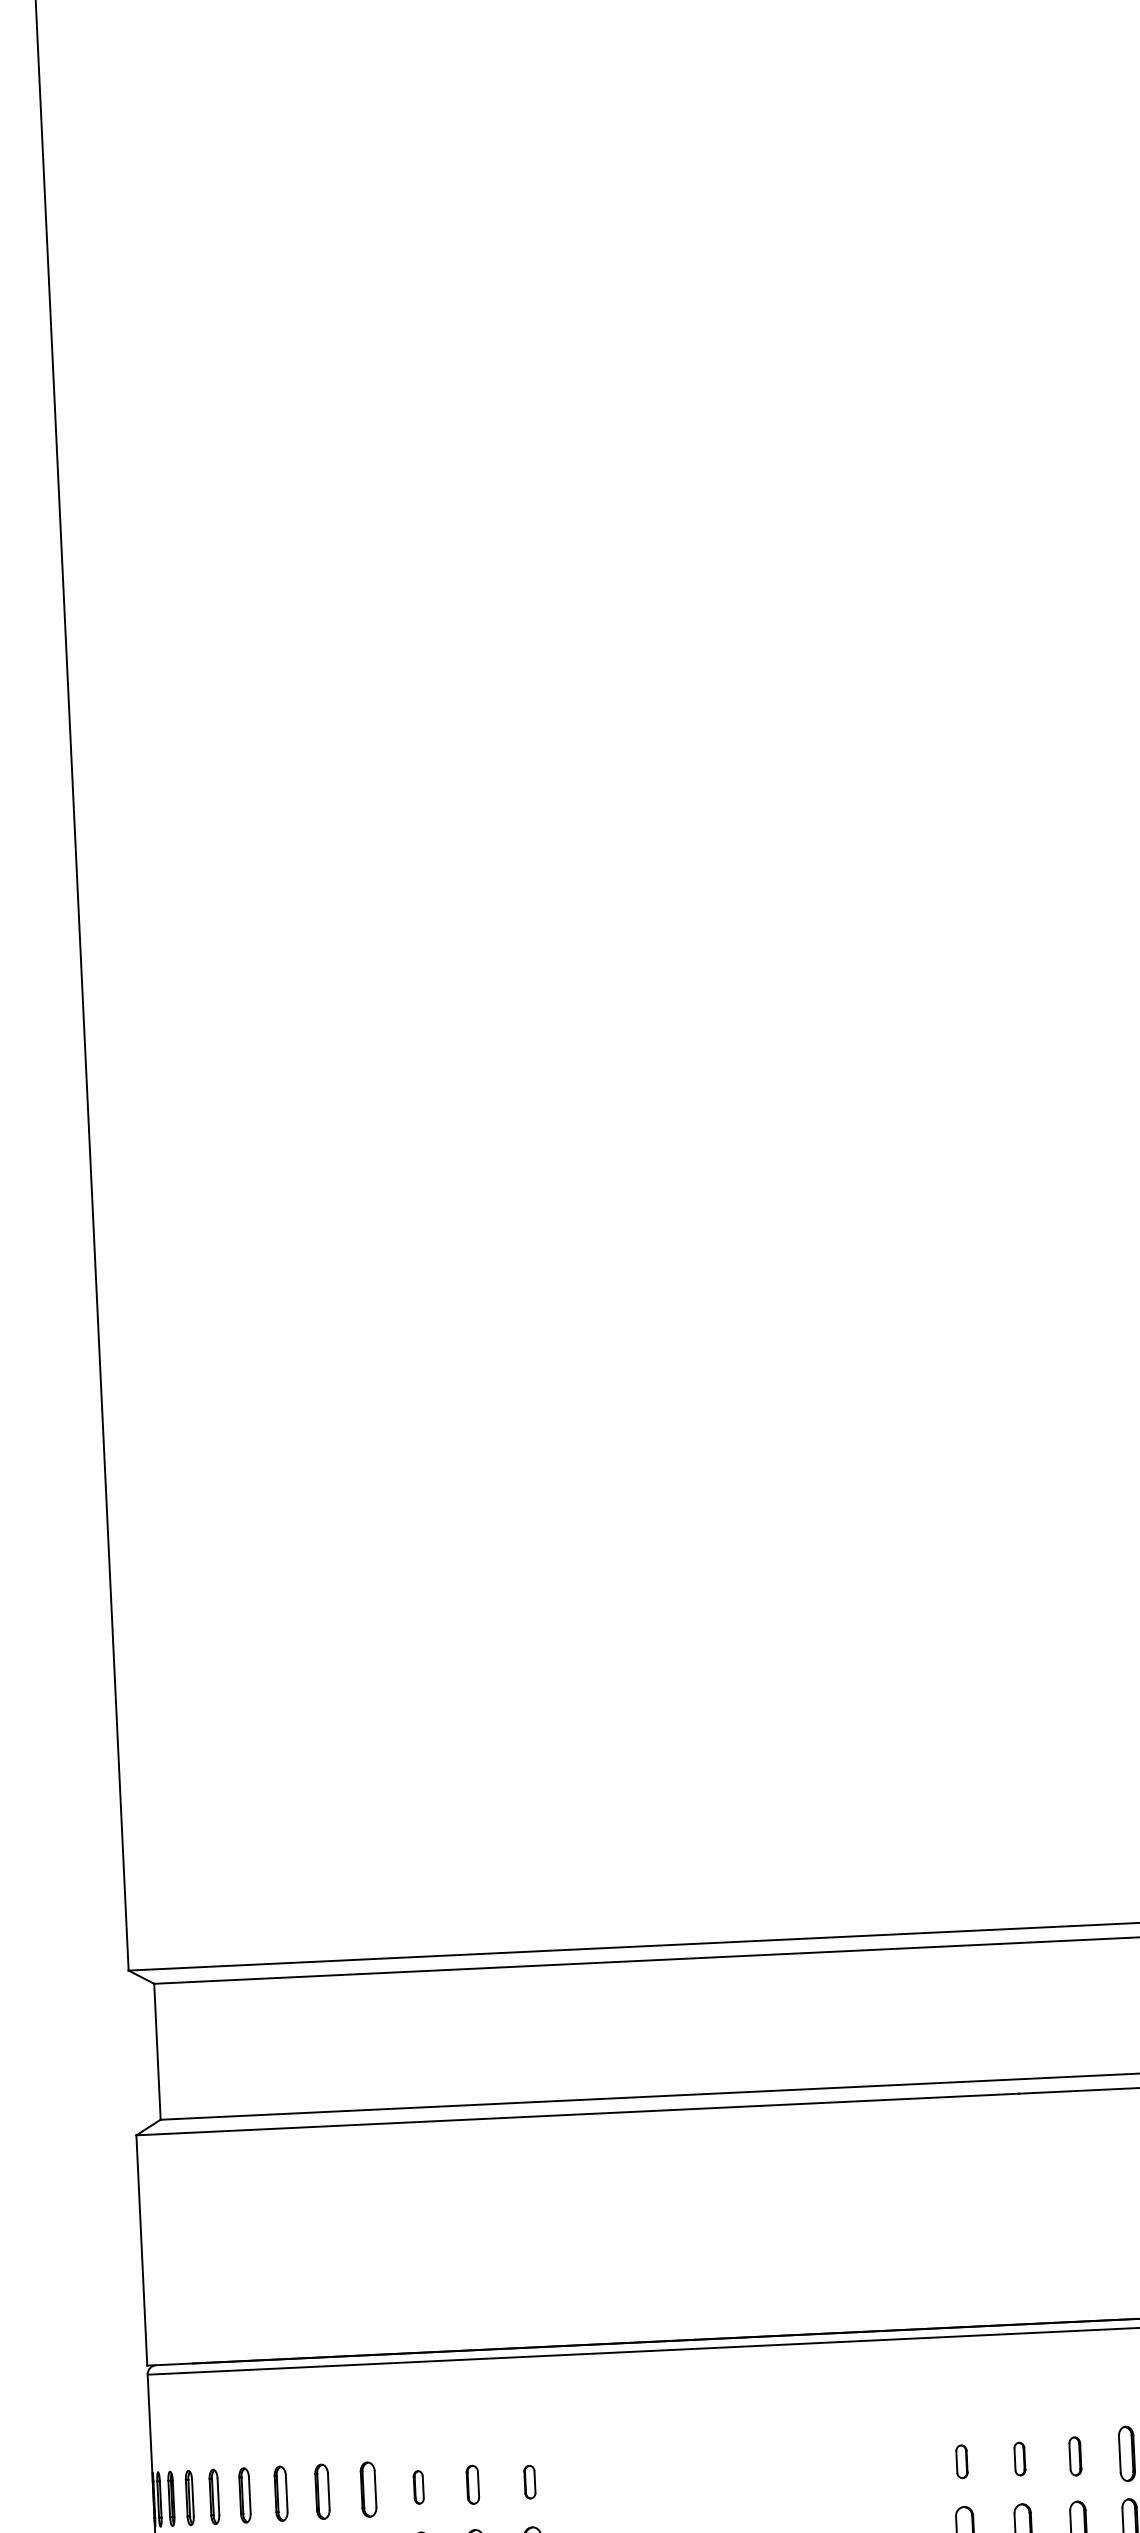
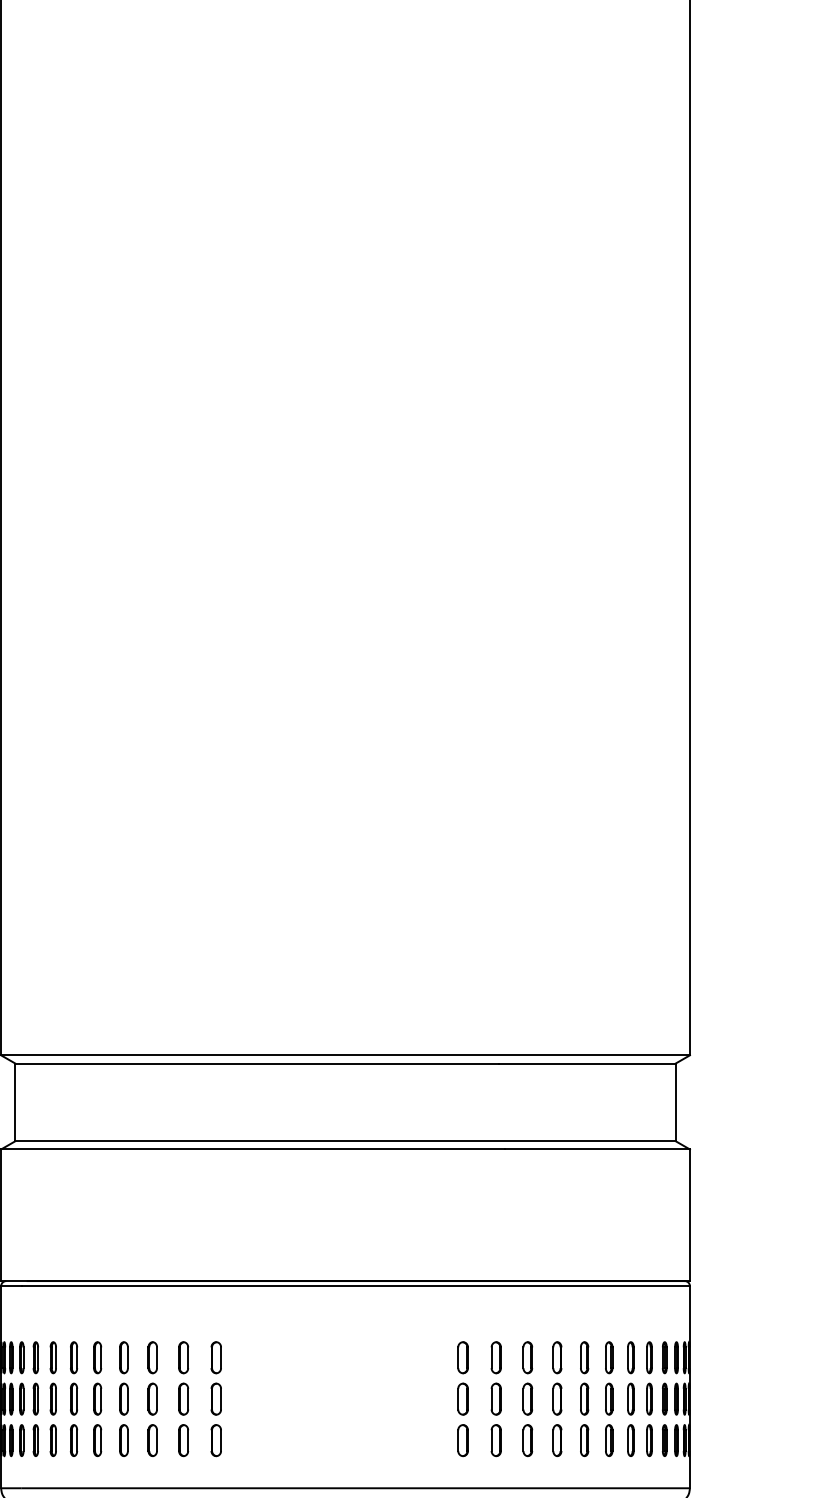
part: (1074, 2455) -> (527, 1357), size x1.43
part: (1018, 2458) -> (495, 1357), size x1.67
part: (960, 2461) -> (462, 1357), size x1.67
part: (528, 2481) -> (215, 1357), size x1.67
part: (472, 2484) -> (183, 1357), size x1.43
part: (418, 2486) -> (152, 1357), size x1.67

